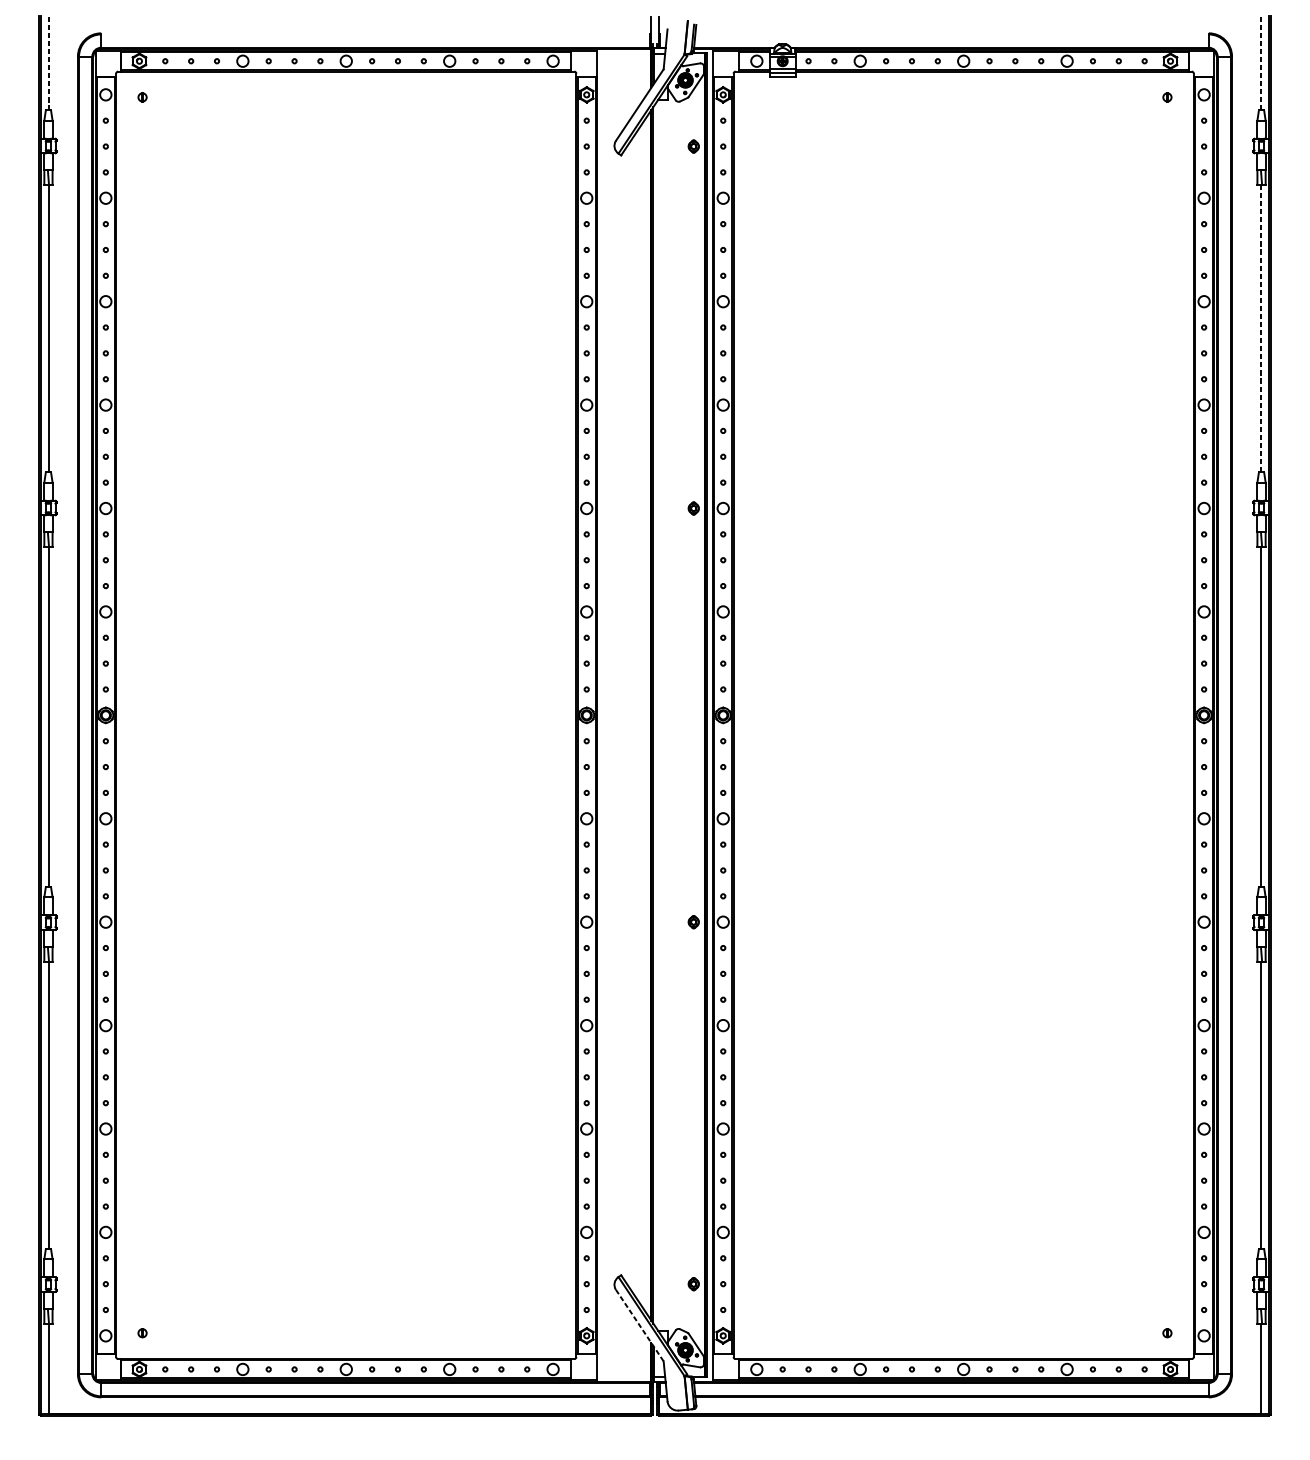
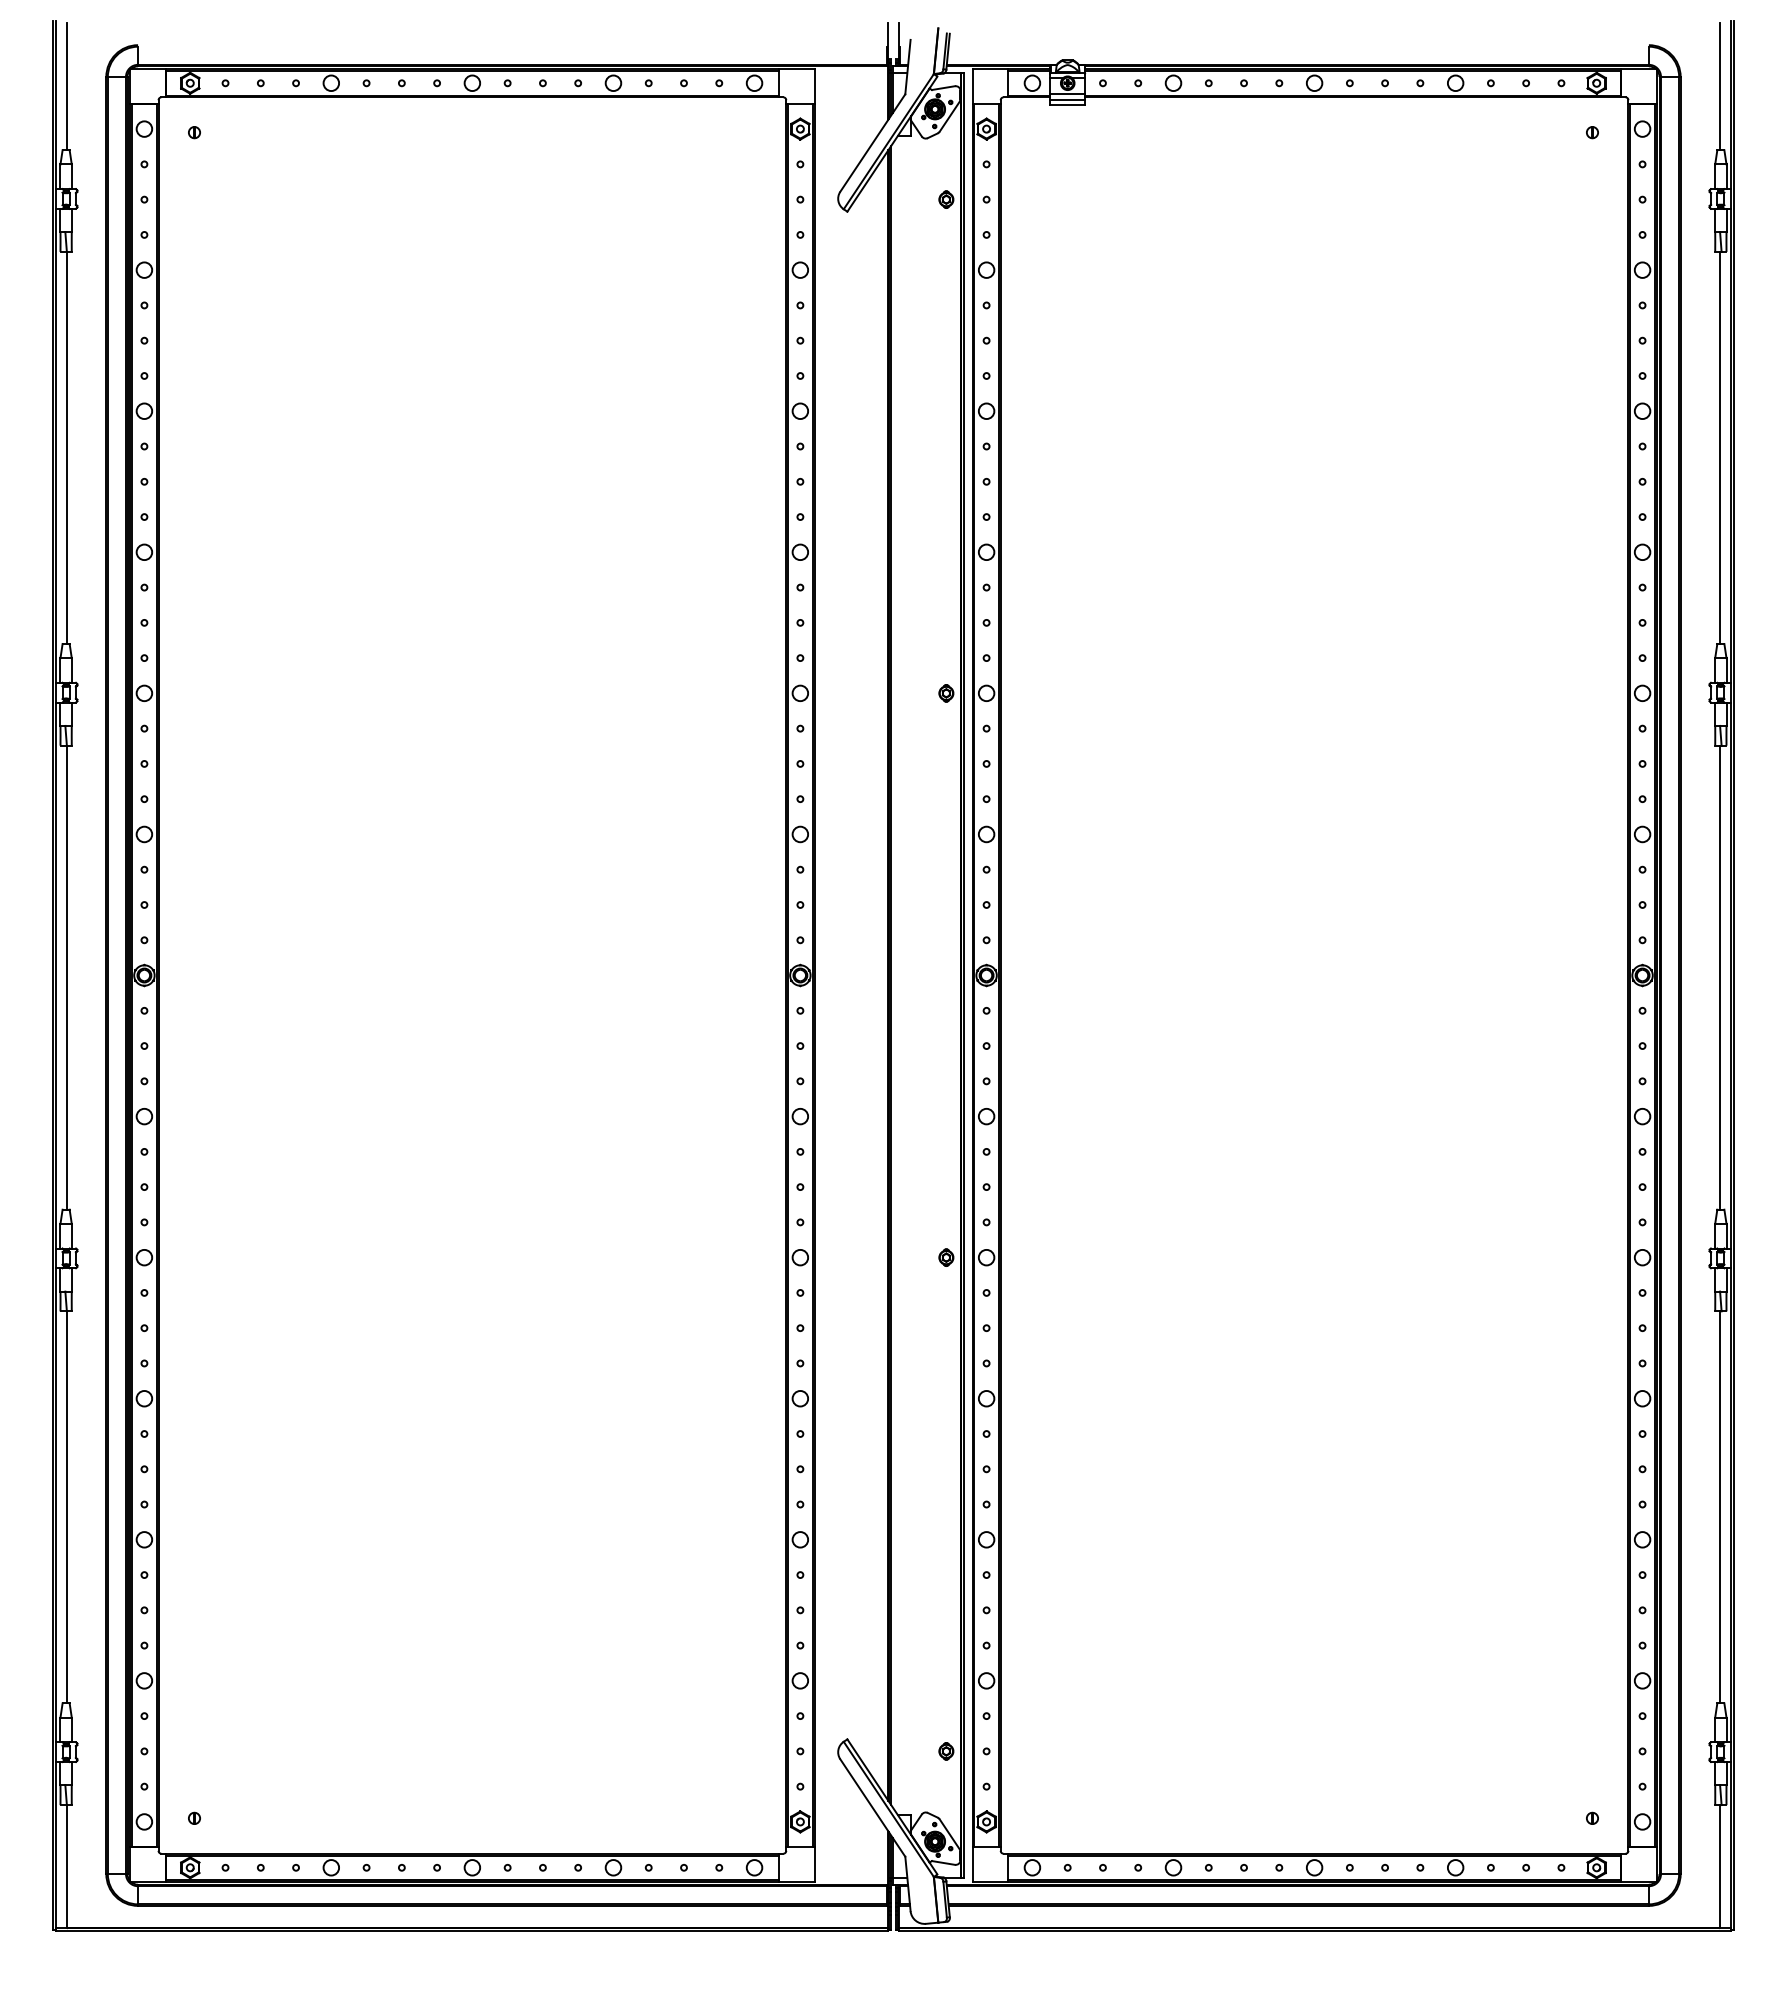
line: (48, 63) -> (66, 86), dashed -> solid
line: (1261, 63) -> (1720, 86), dashed -> solid
line: (1261, 328) -> (1720, 447), dashed -> solid
line: (639, 1325) -> (872, 1807), dashed -> solid

